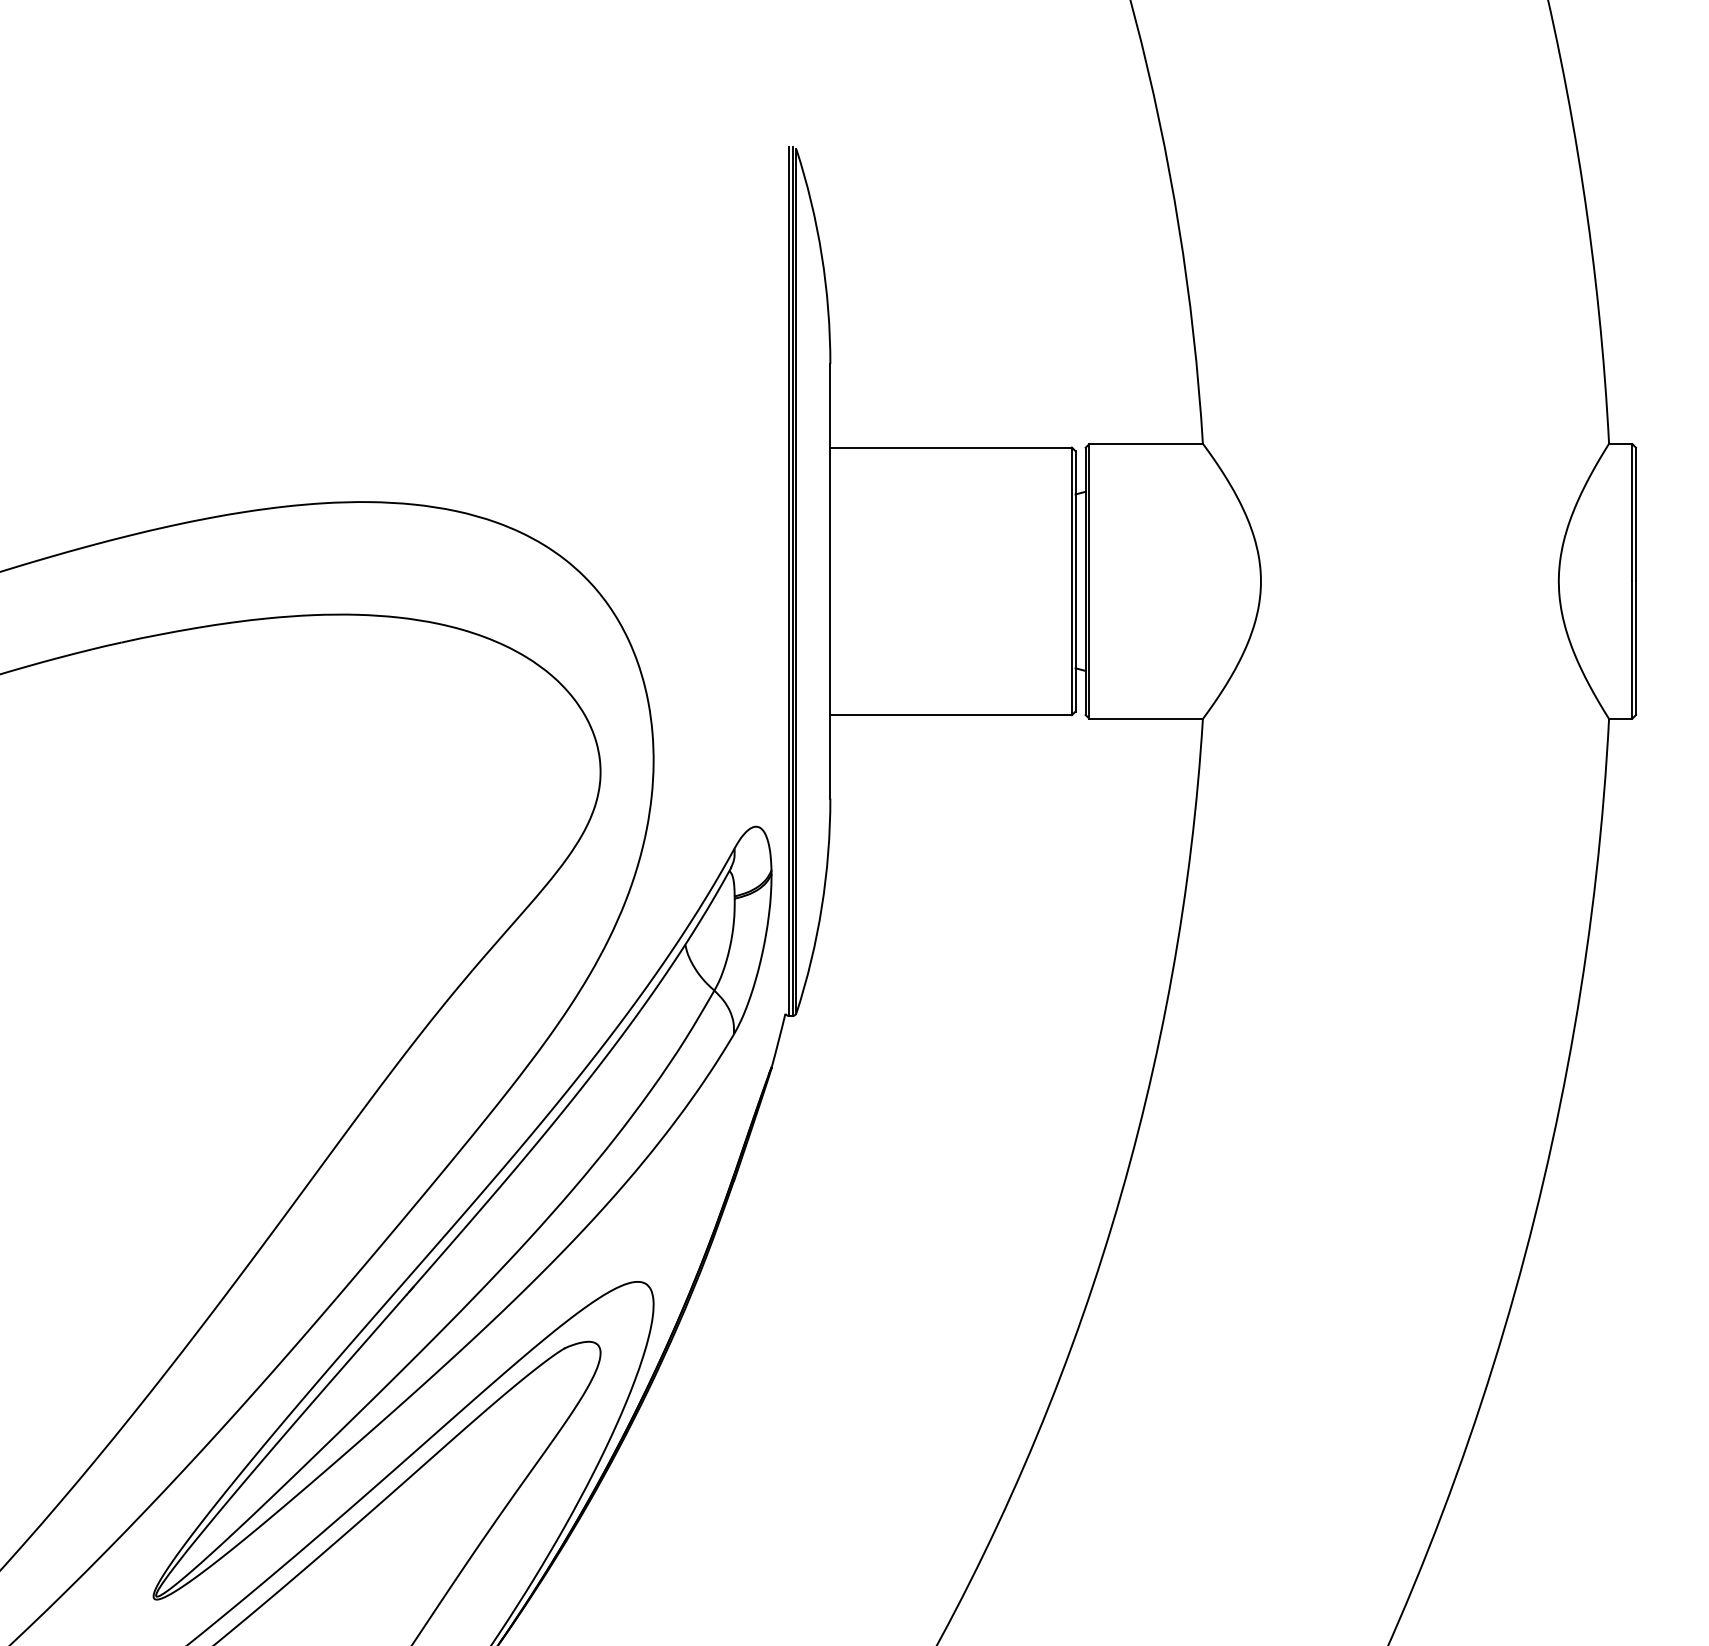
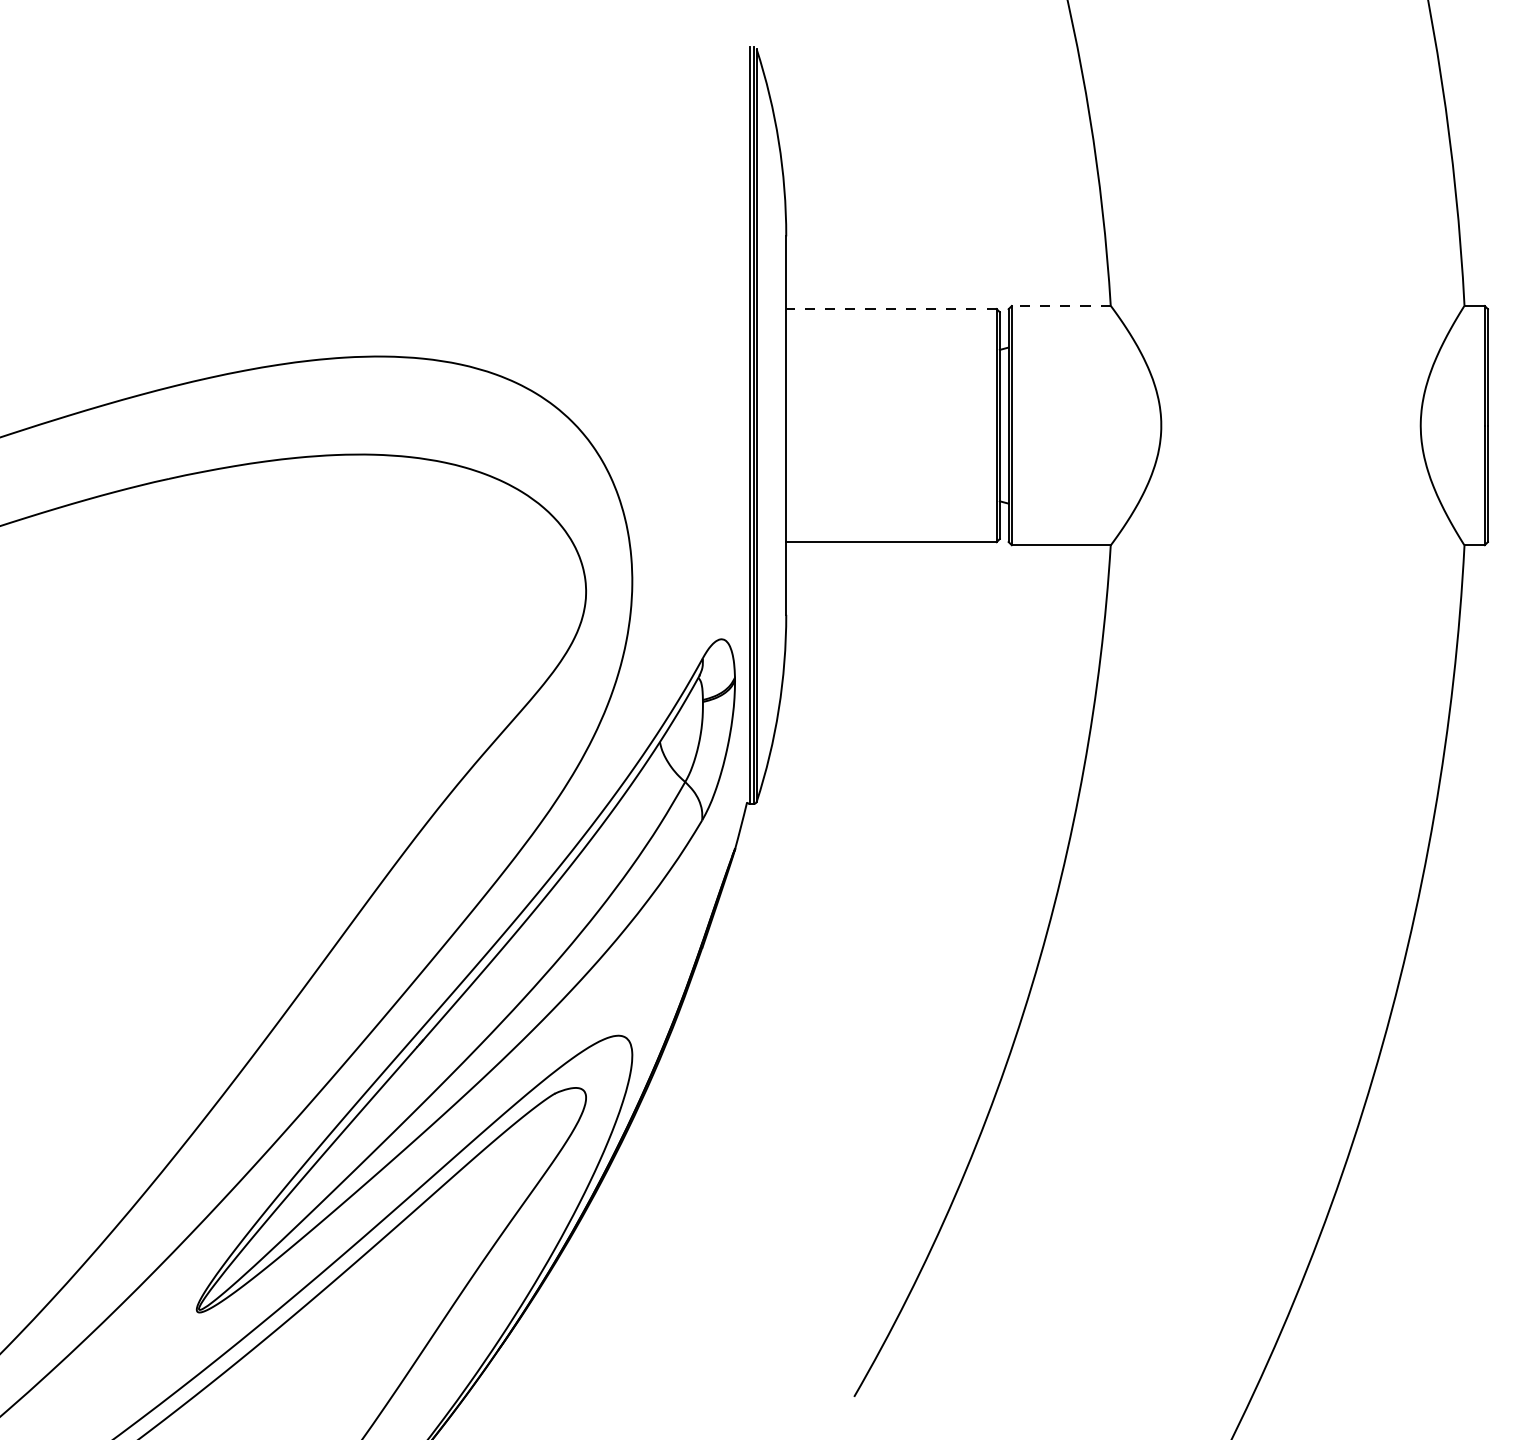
line: (1145, 444) -> (1060, 306), solid -> dashed
line: (950, 448) -> (890, 309), solid -> dashed

